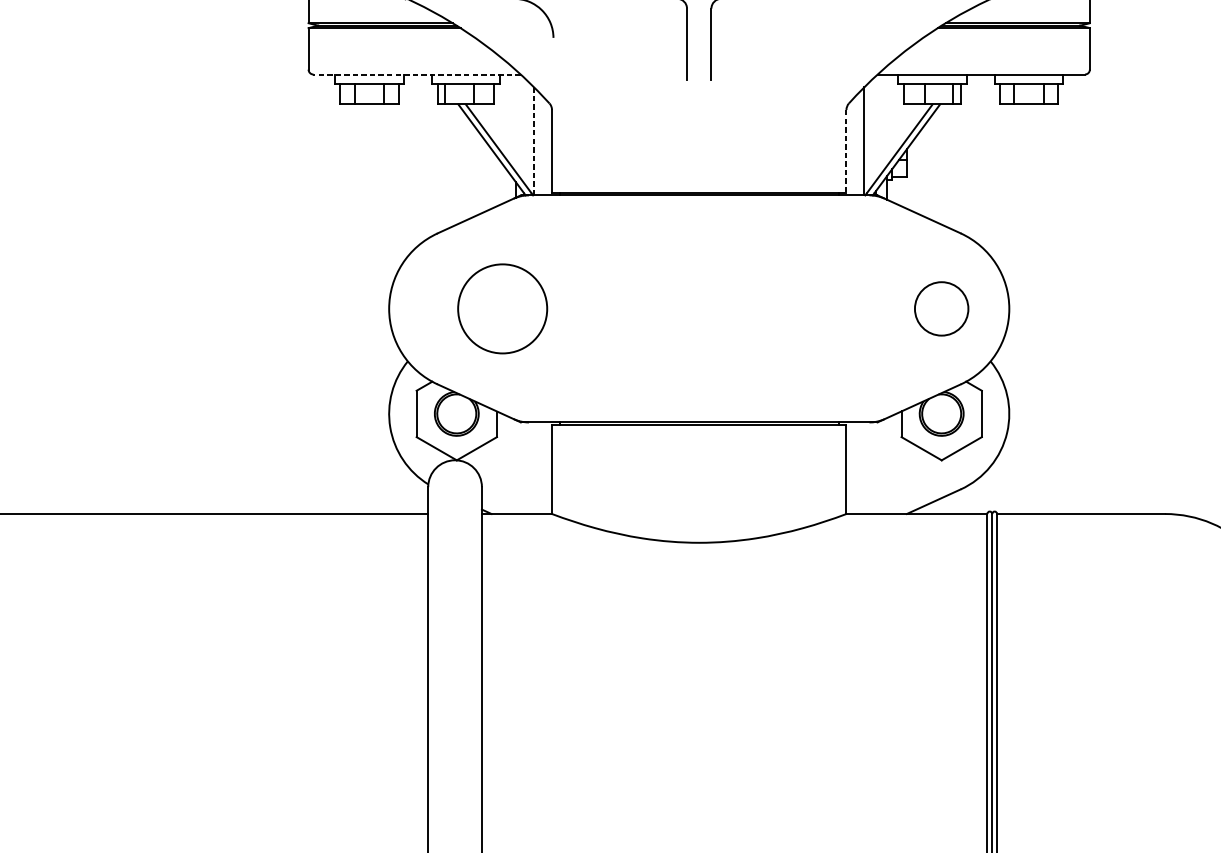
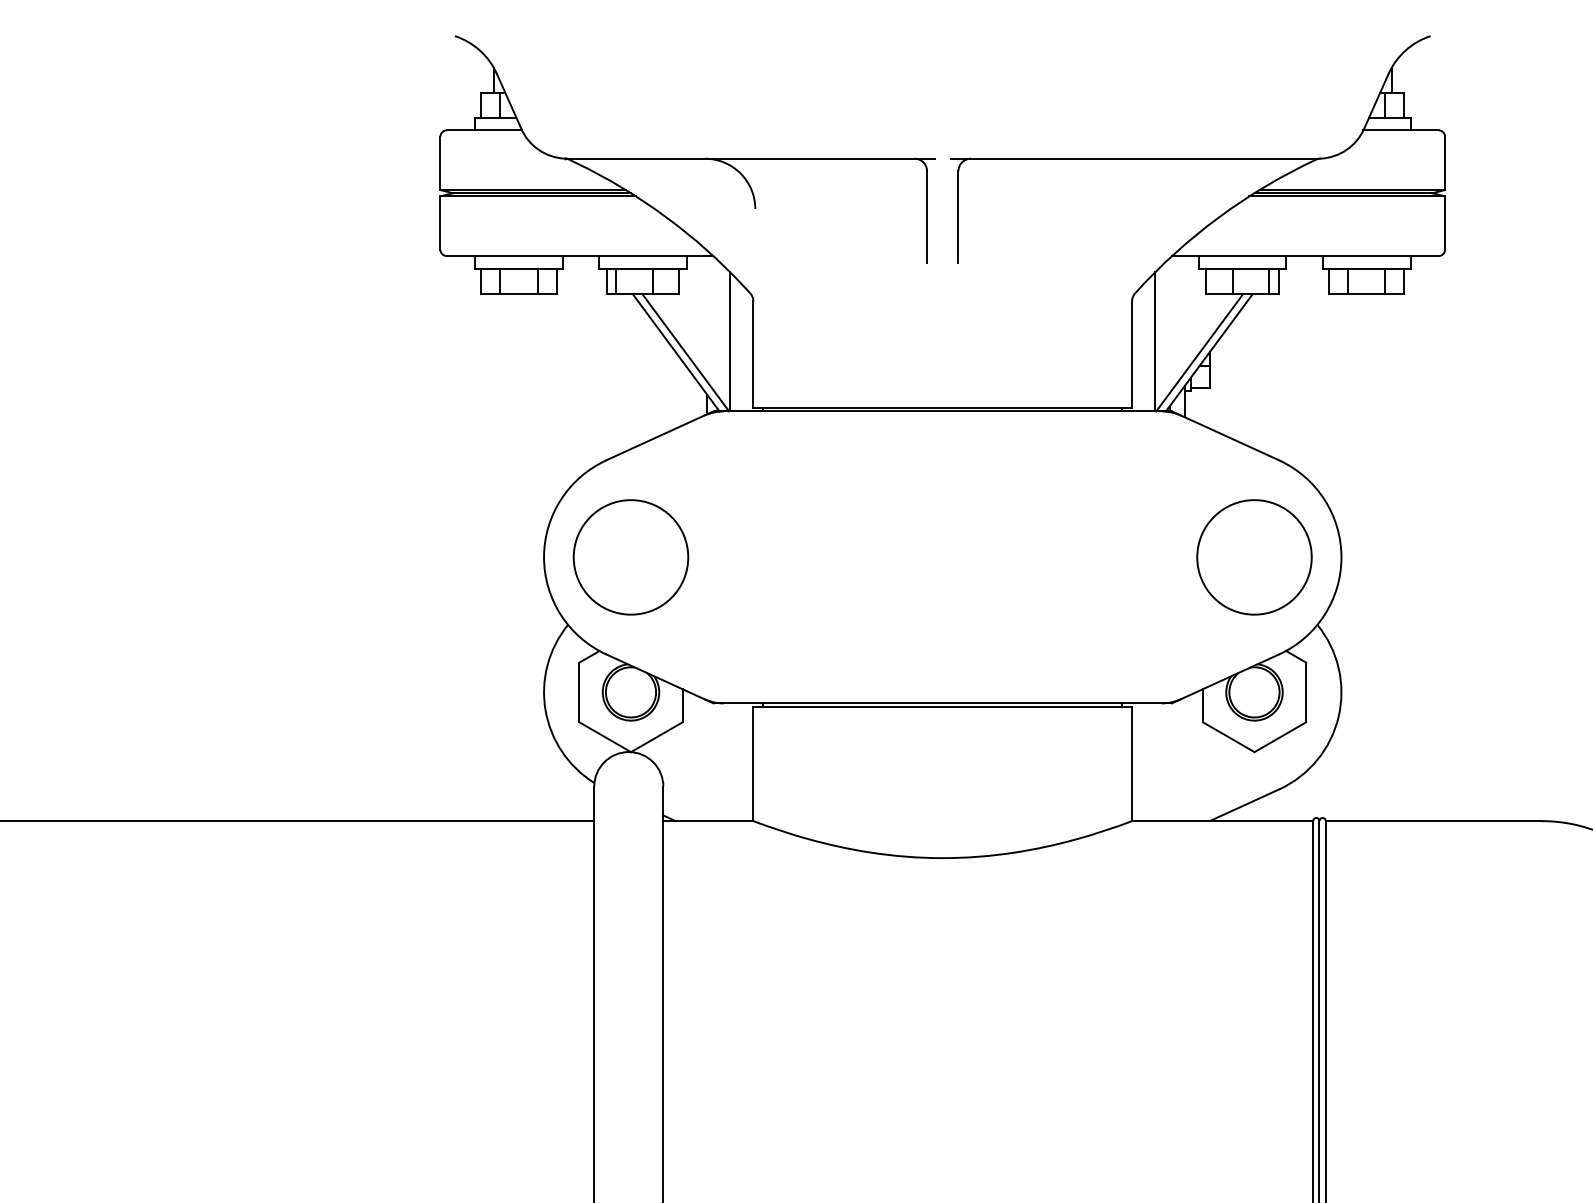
line: (416, 74) -> (579, 256), dashed -> solid
line: (534, 141) -> (730, 341), dashed -> solid
line: (846, 151) -> (1132, 355), dashed -> solid
circle: (502, 308) -> (630, 557), moved
circle: (941, 308) -> (1254, 557), size x1.67

